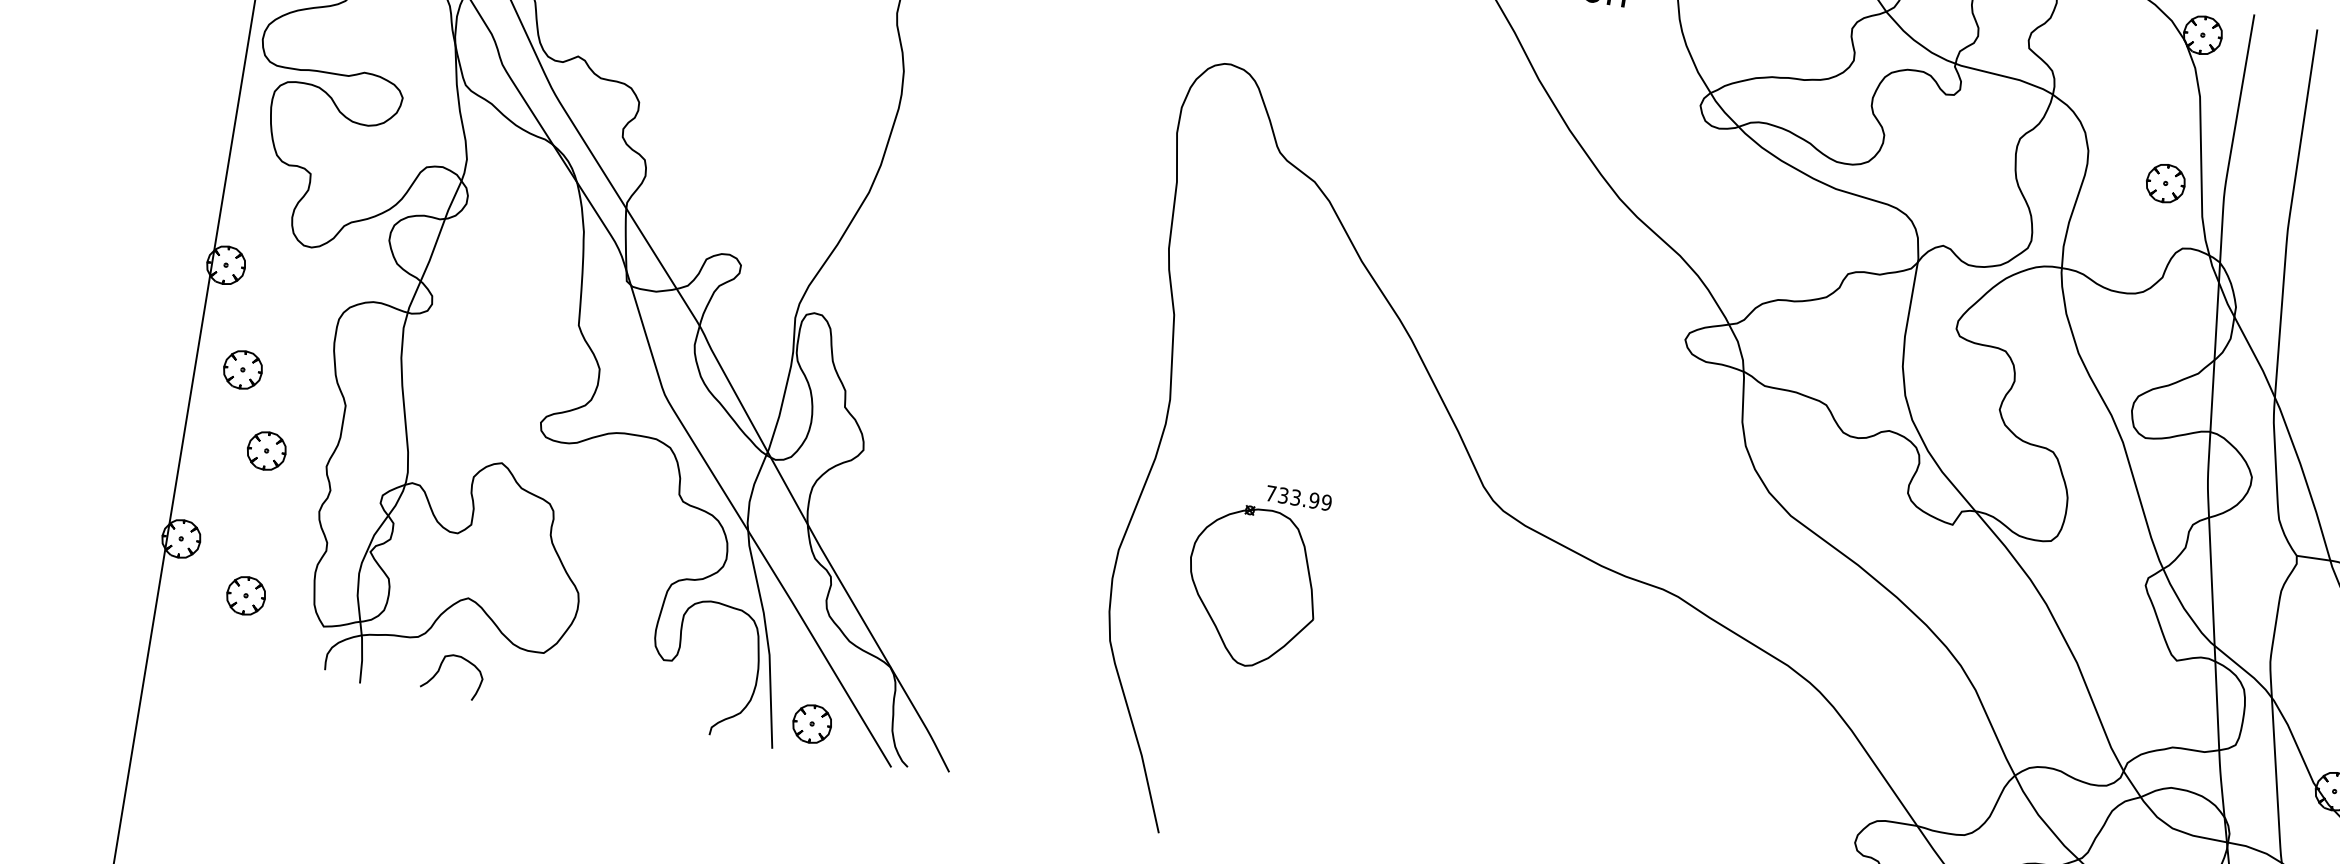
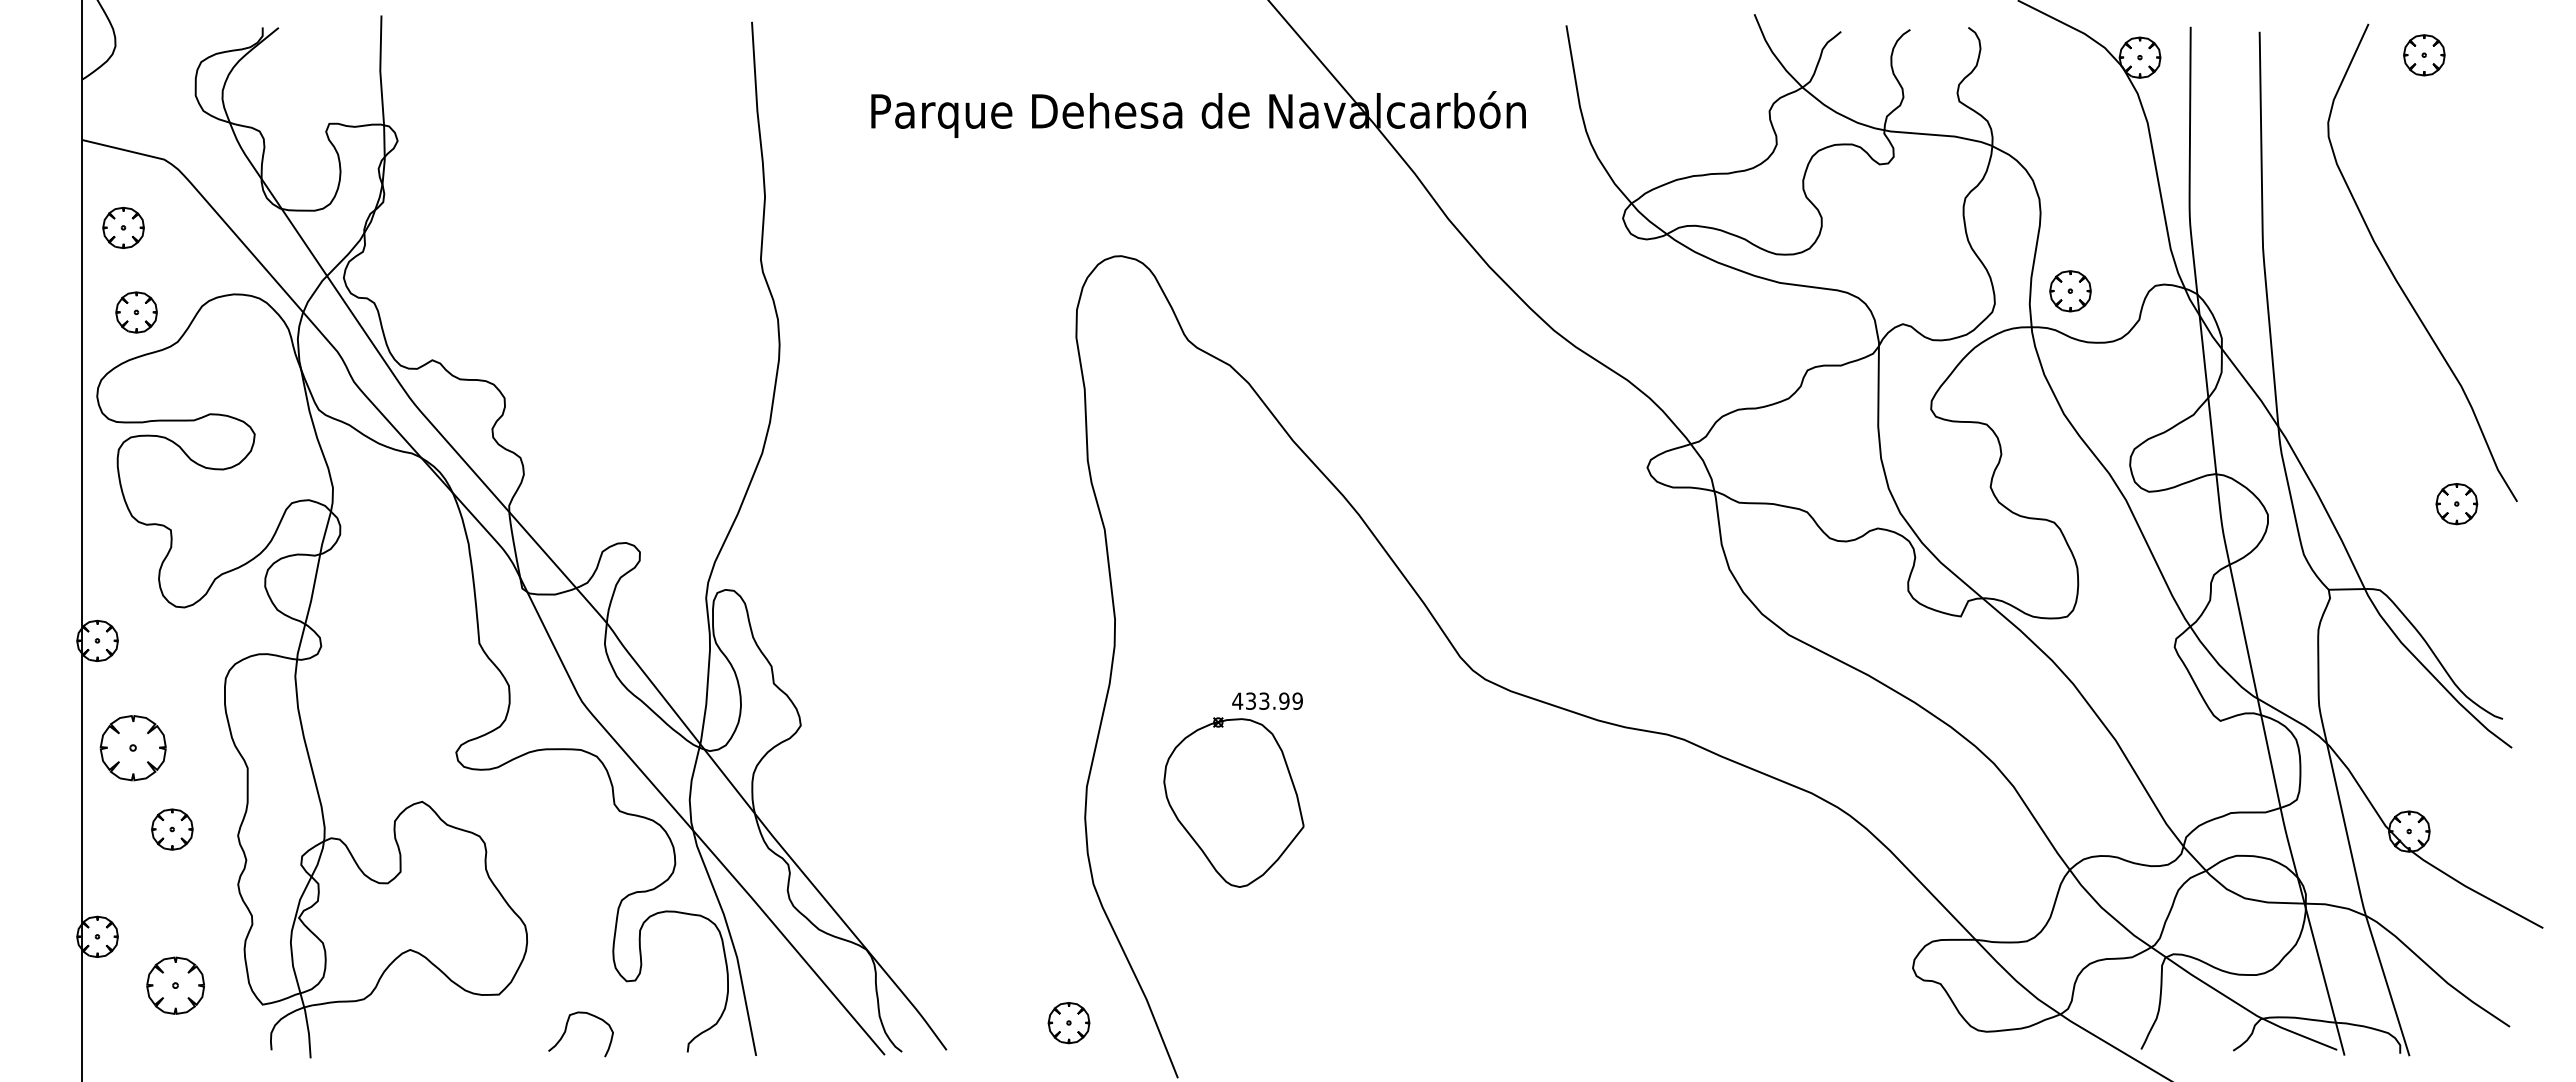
part: (2165, 183) -> (2070, 291), moved
part: (243, 370) -> (133, 748), size x1.6
text: (1271, 492) -> (1237, 700), 733.99 -> 433.99
part: (246, 595) -> (175, 985), size x1.4
curve: (439, 671) -> (566, 1031), moved
part: (811, 724) -> (1068, 1023), moved

